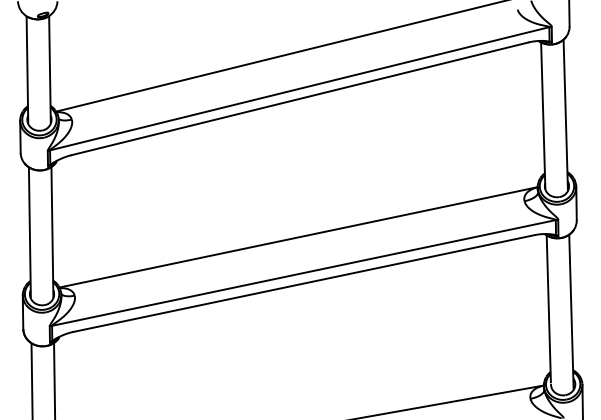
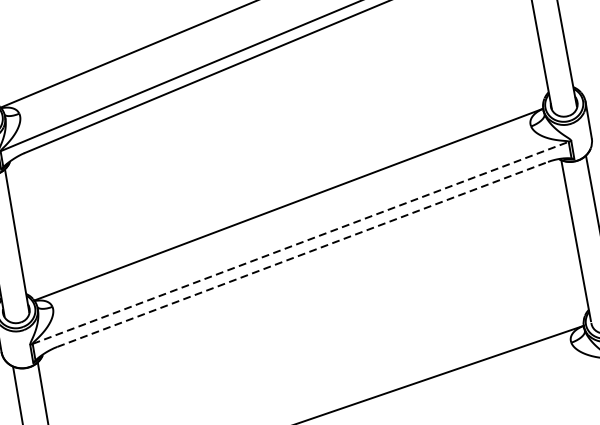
line: (304, 272) -> (301, 242), solid -> dashed
line: (304, 283) -> (303, 254), solid -> dashed

